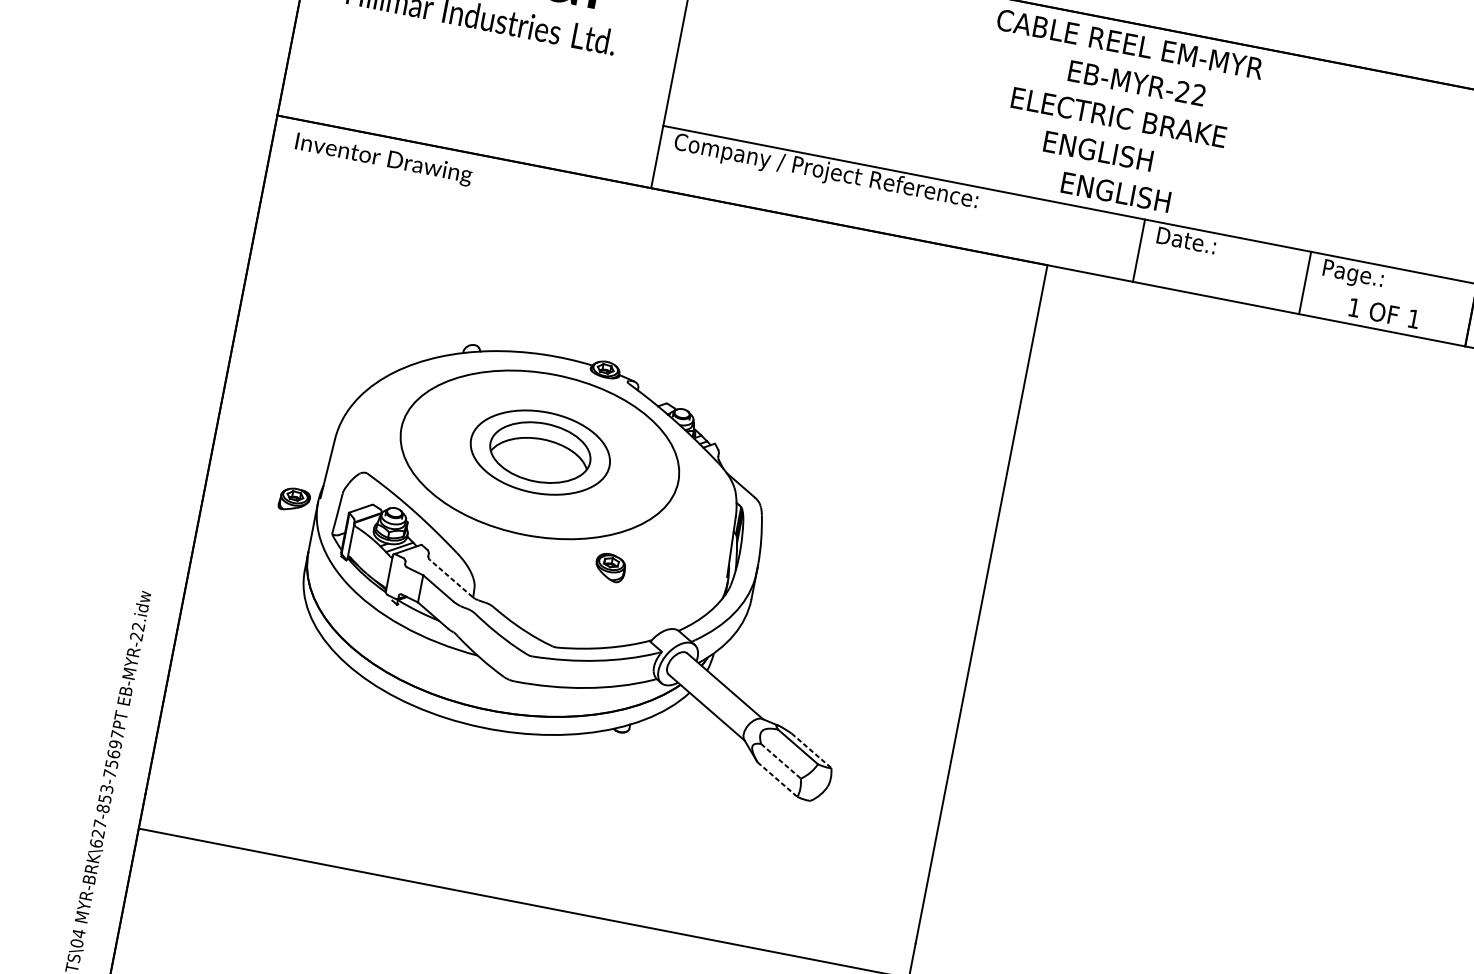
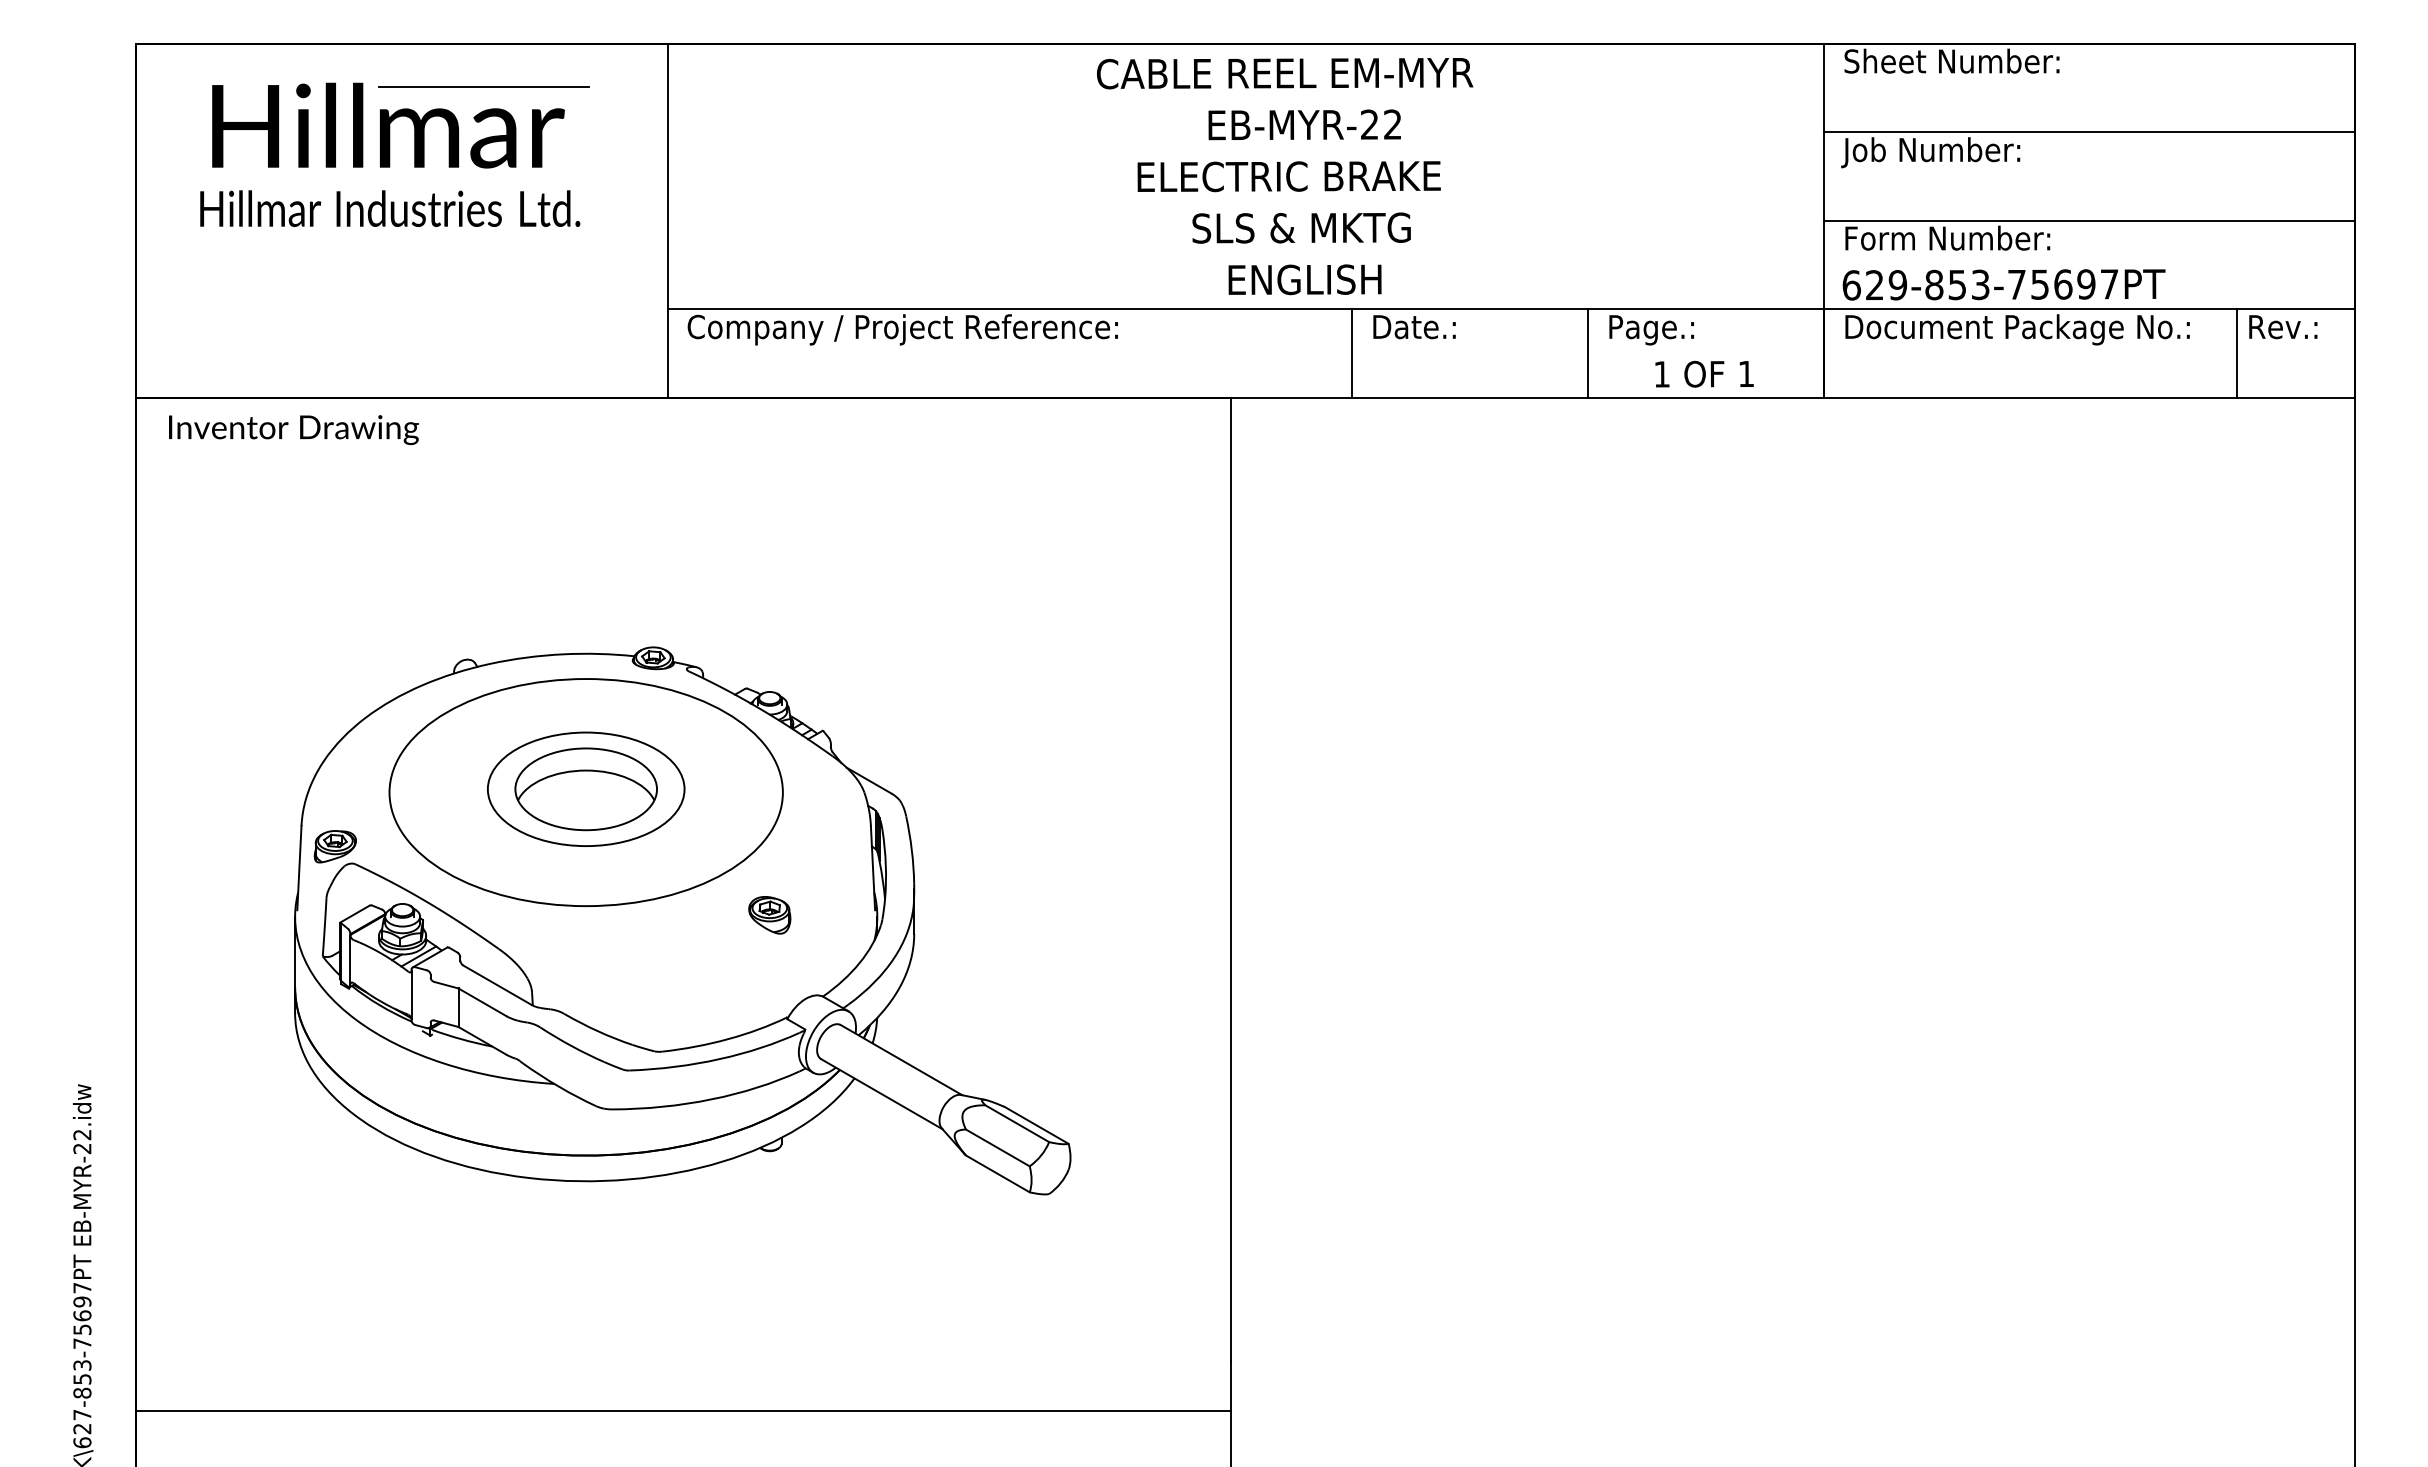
text: (1120, 155) -> (1301, 227), ENGLISH -> SLS & MKTG
part: (294, 499) -> (334, 846), moved
part: (610, 567) -> (769, 915), moved
line: (451, 578) -> (497, 985), dashed -> solid
line: (811, 750) -> (1036, 1125), dashed -> solid
line: (780, 760) -> (997, 1147), dashed -> solid
line: (777, 779) -> (997, 1173), dashed -> solid

